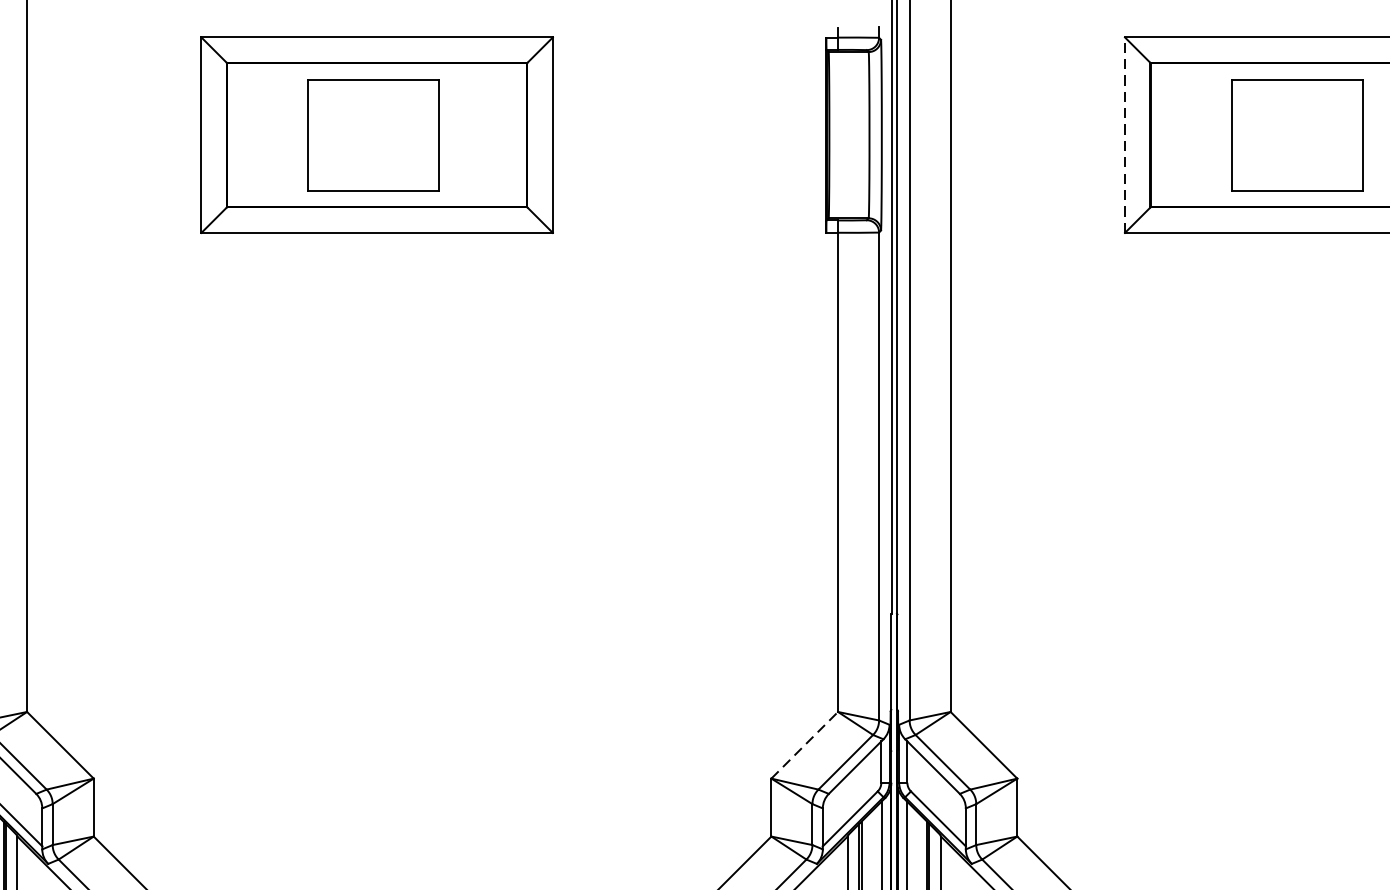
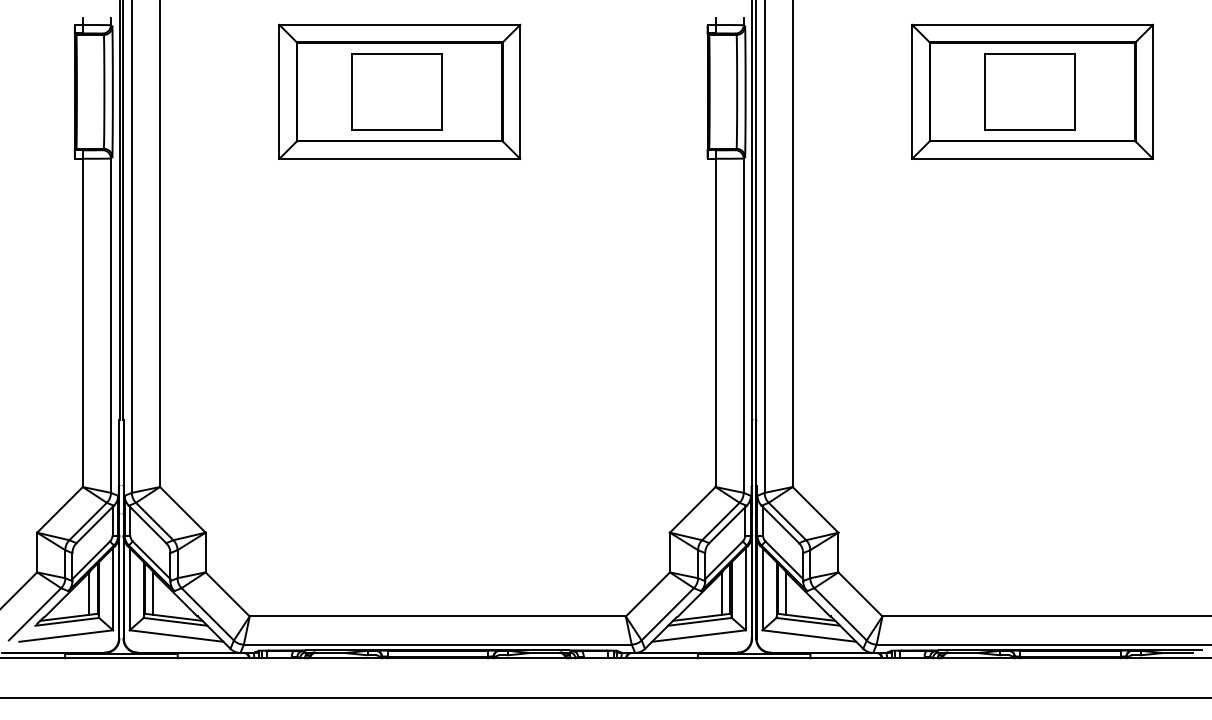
line: (1125, 134) -> (912, 91), dashed -> solid
line: (805, 744) -> (693, 509), dashed -> solid

